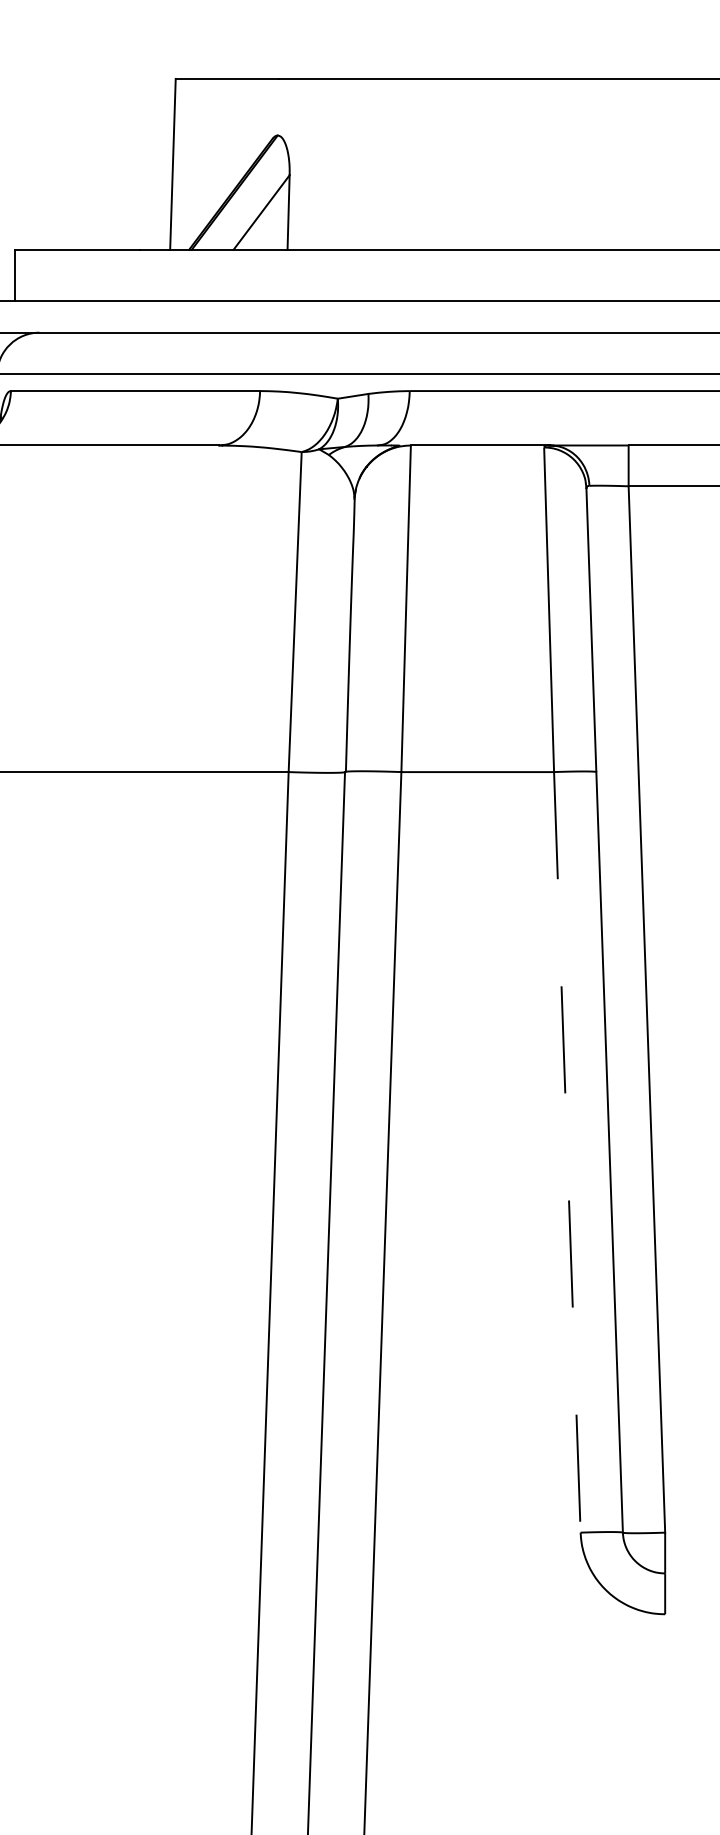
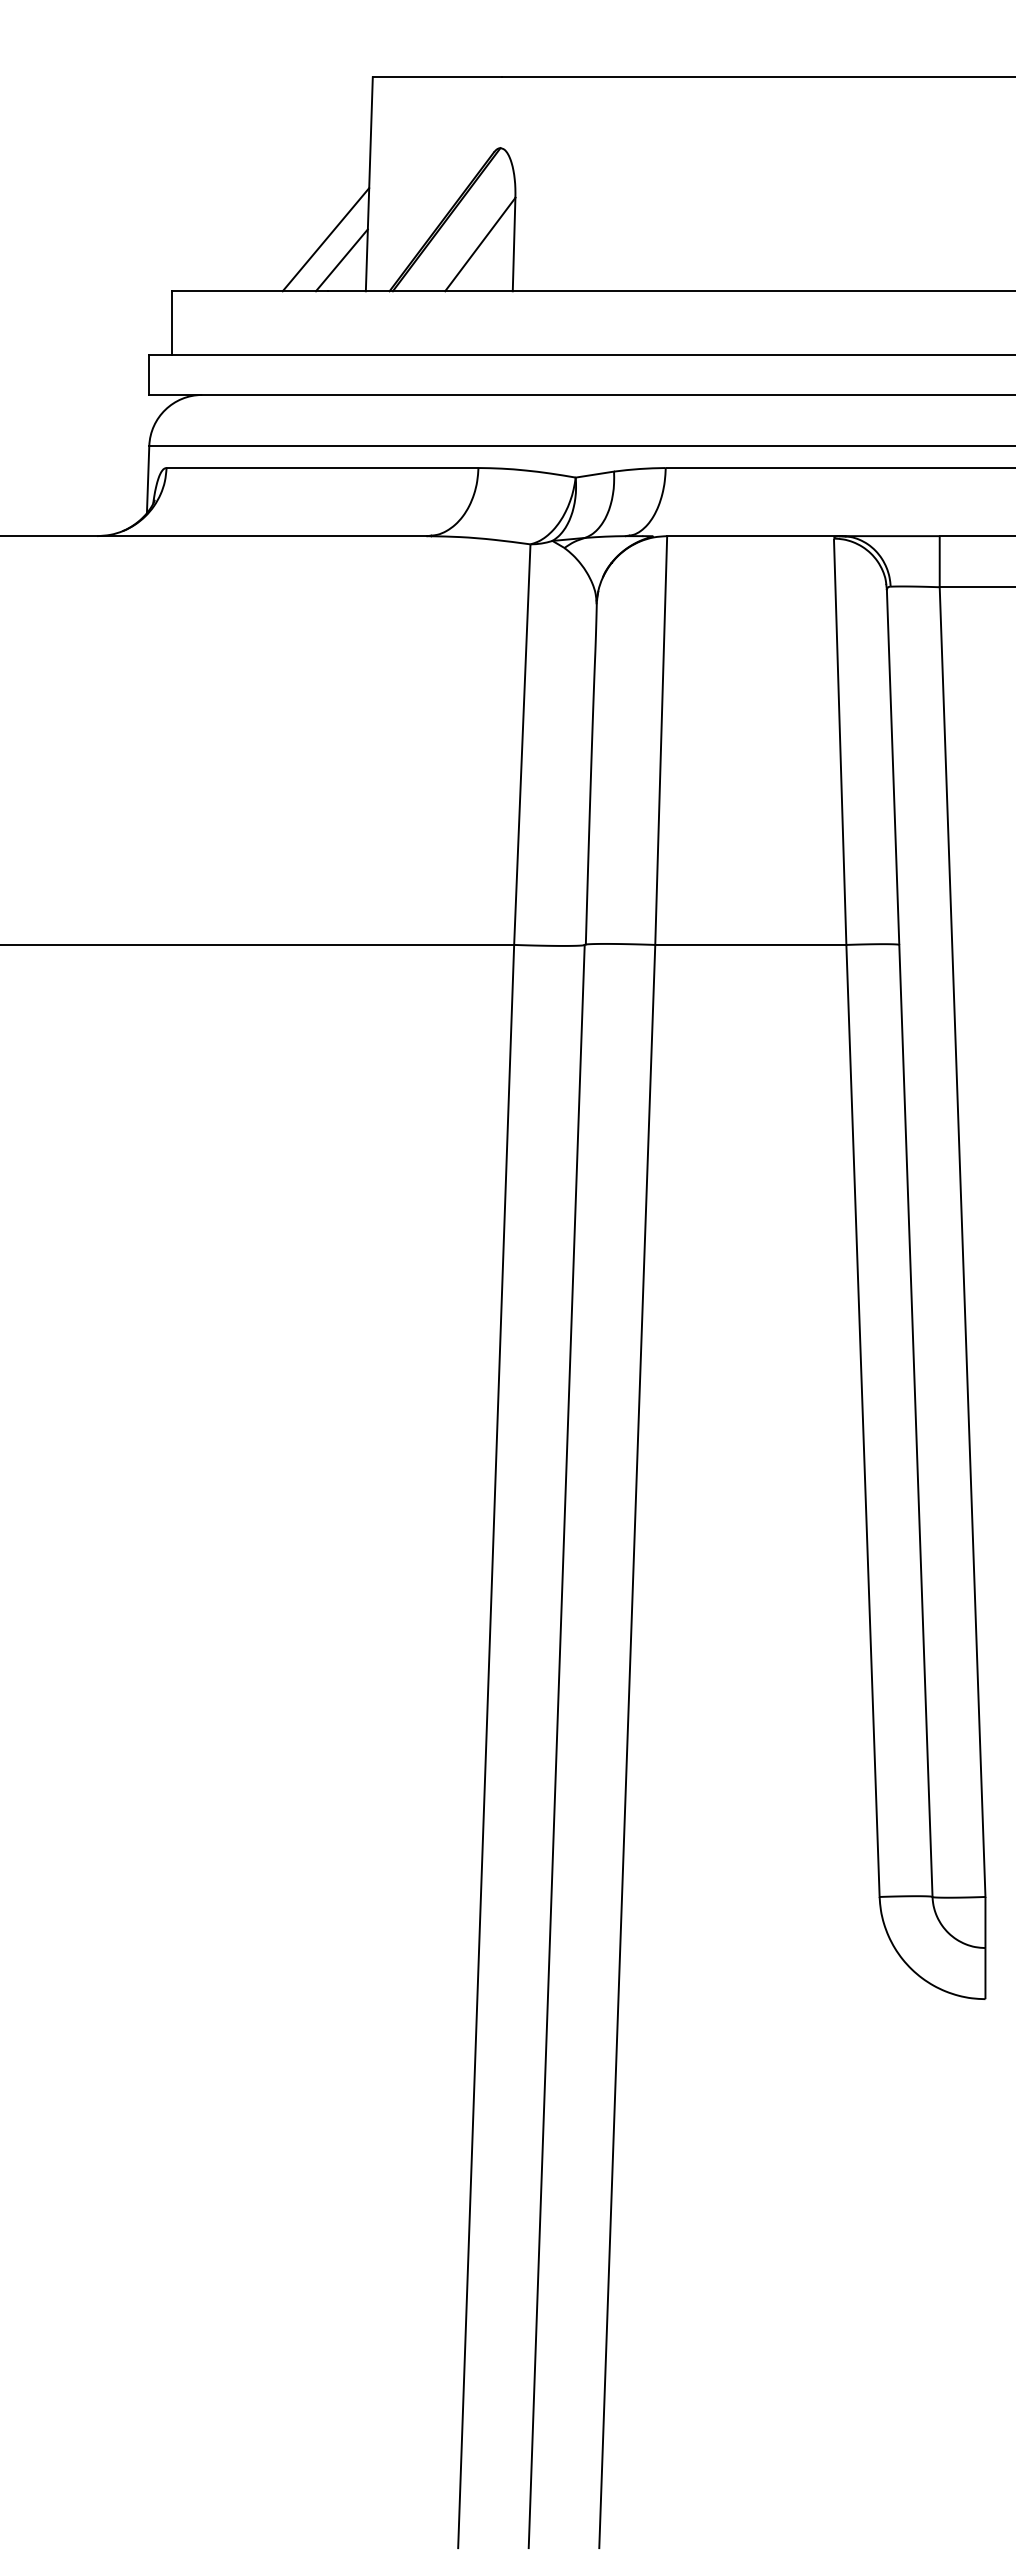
line: (137, 208) -> (325, 239), added
line: (150, 225) -> (341, 260), added
line: (567, 1152) -> (863, 1421), dashed -> solid

